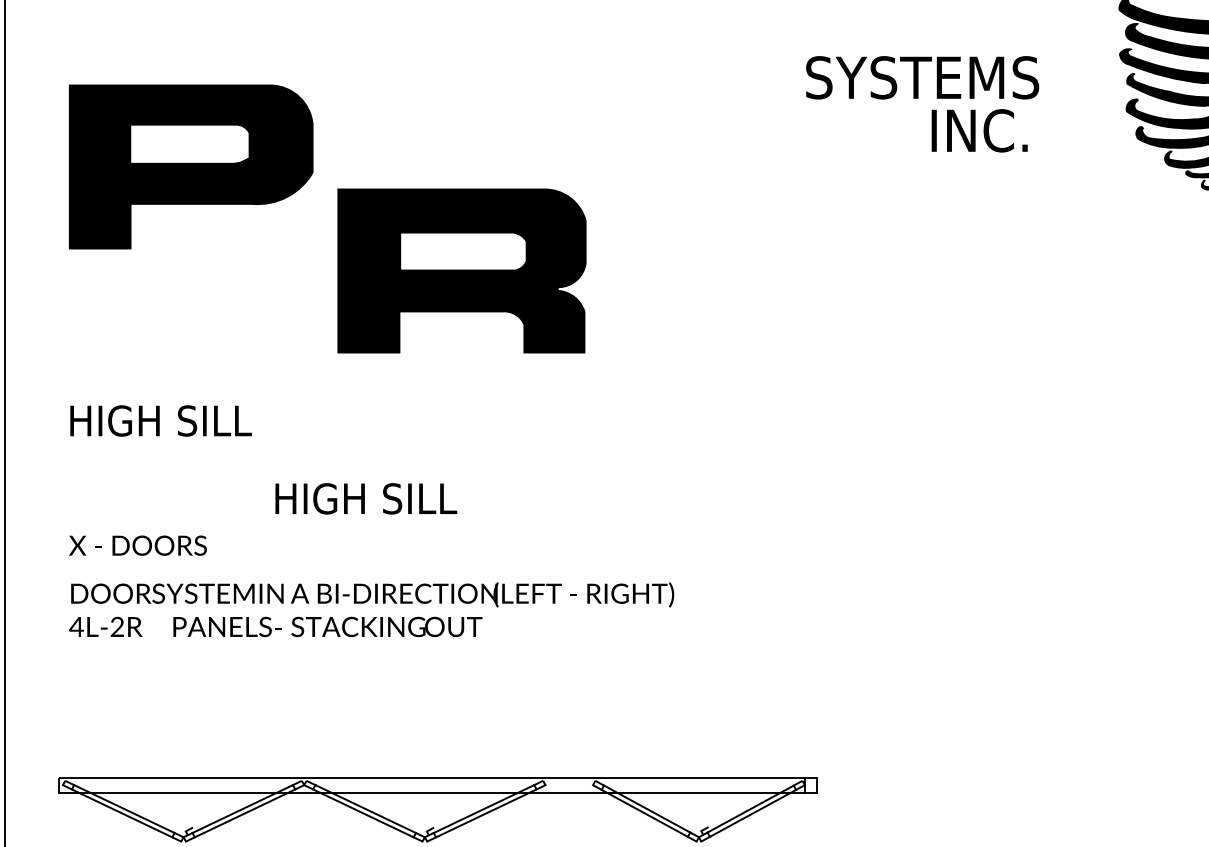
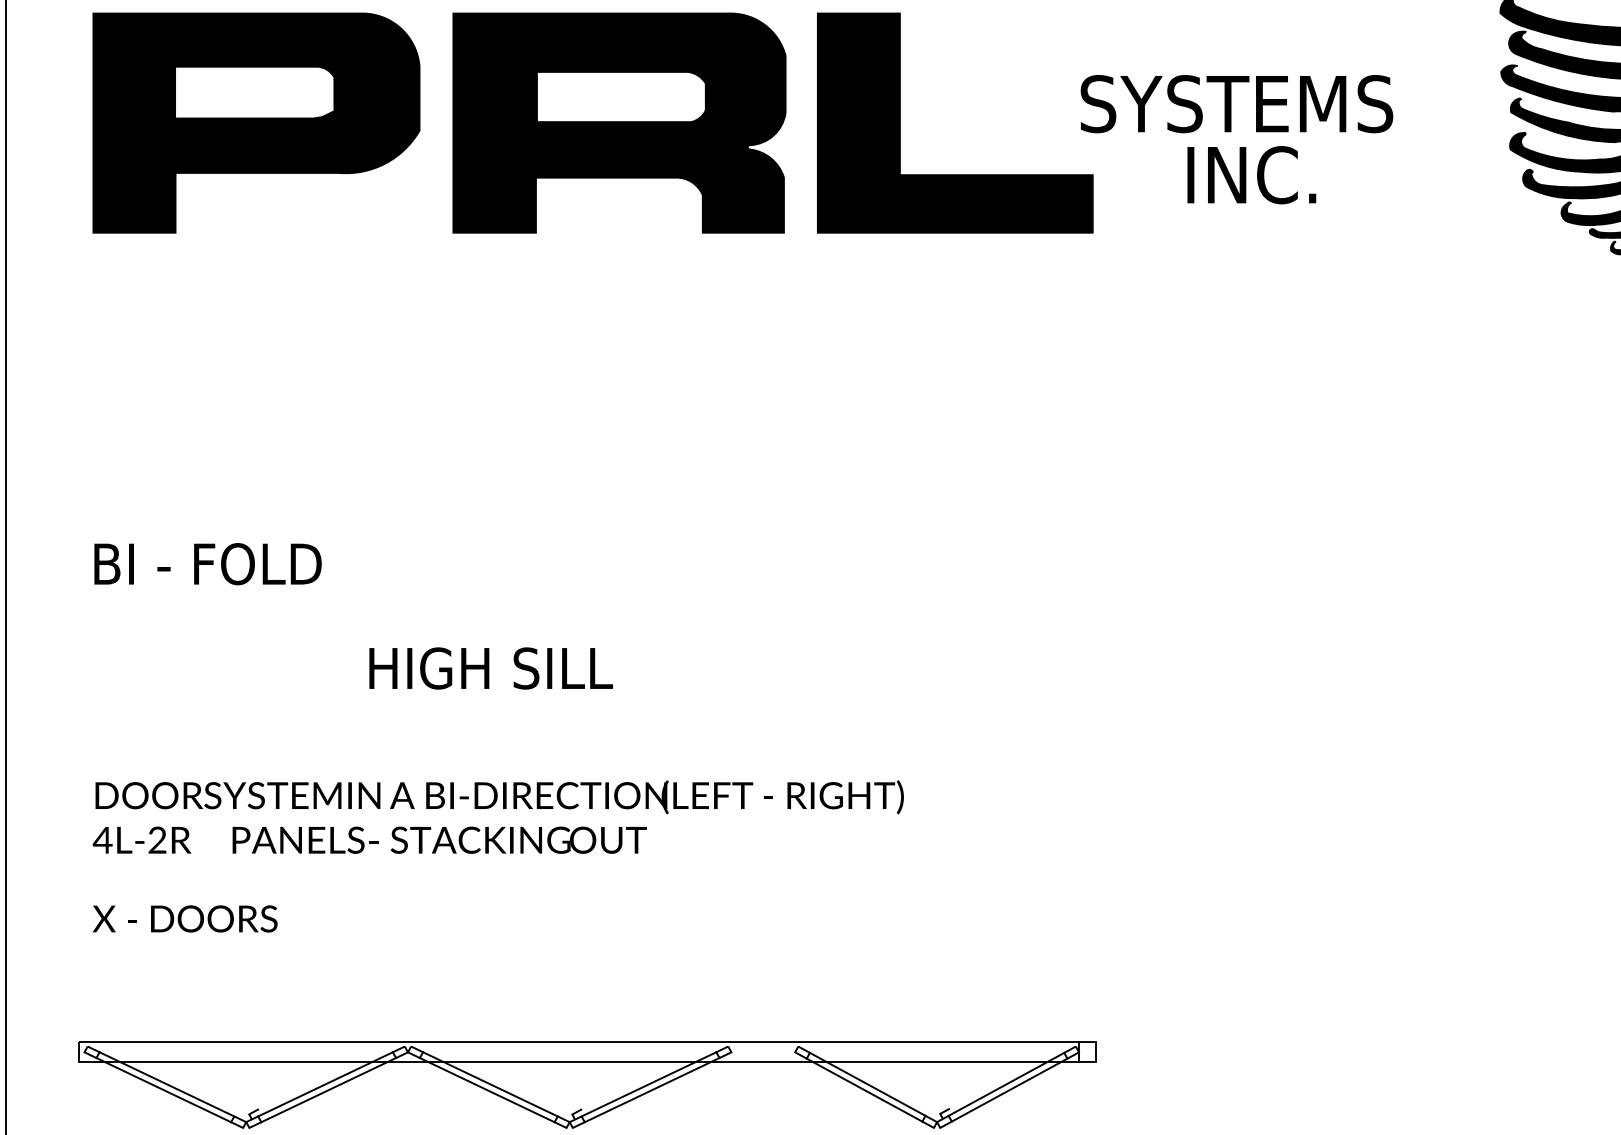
fill: (712, 91) -> (955, 122), added
text: (979, 130) -> (1251, 174), moved
part: (191, 166) -> (256, 122), moved
part: (461, 270) -> (618, 122), moved
text: (162, 420) -> (217, 563), HIGH SILL -> BI - FOLD
text: (137, 545) -> (184, 918), moved

